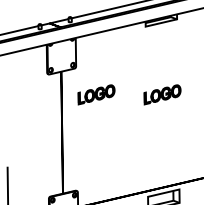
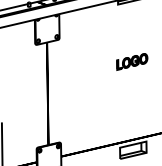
part: (96, 94) -> (76, 61), removed

